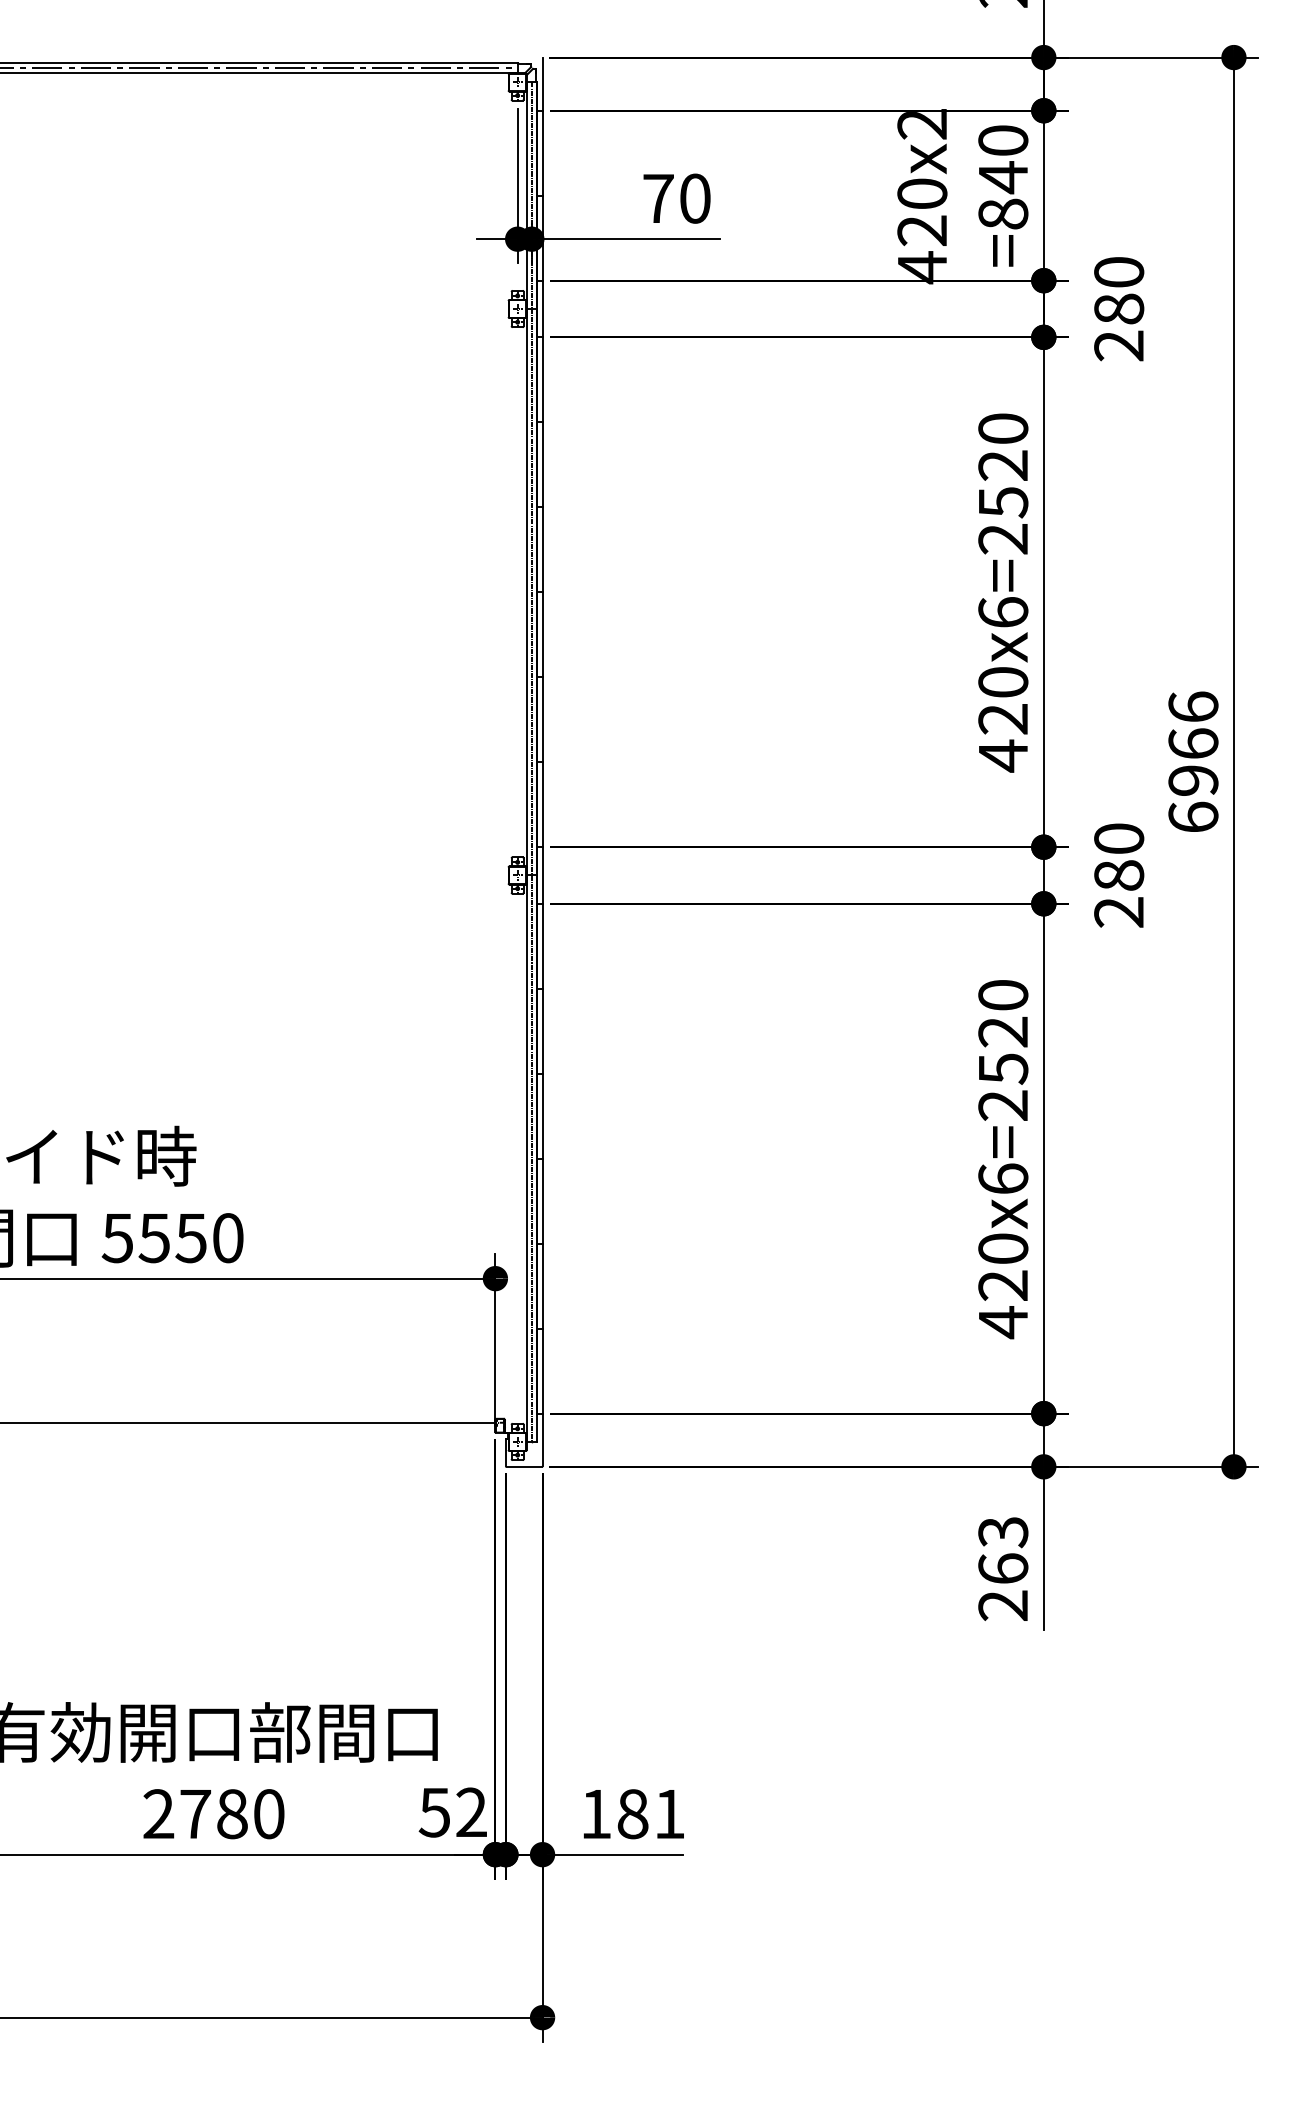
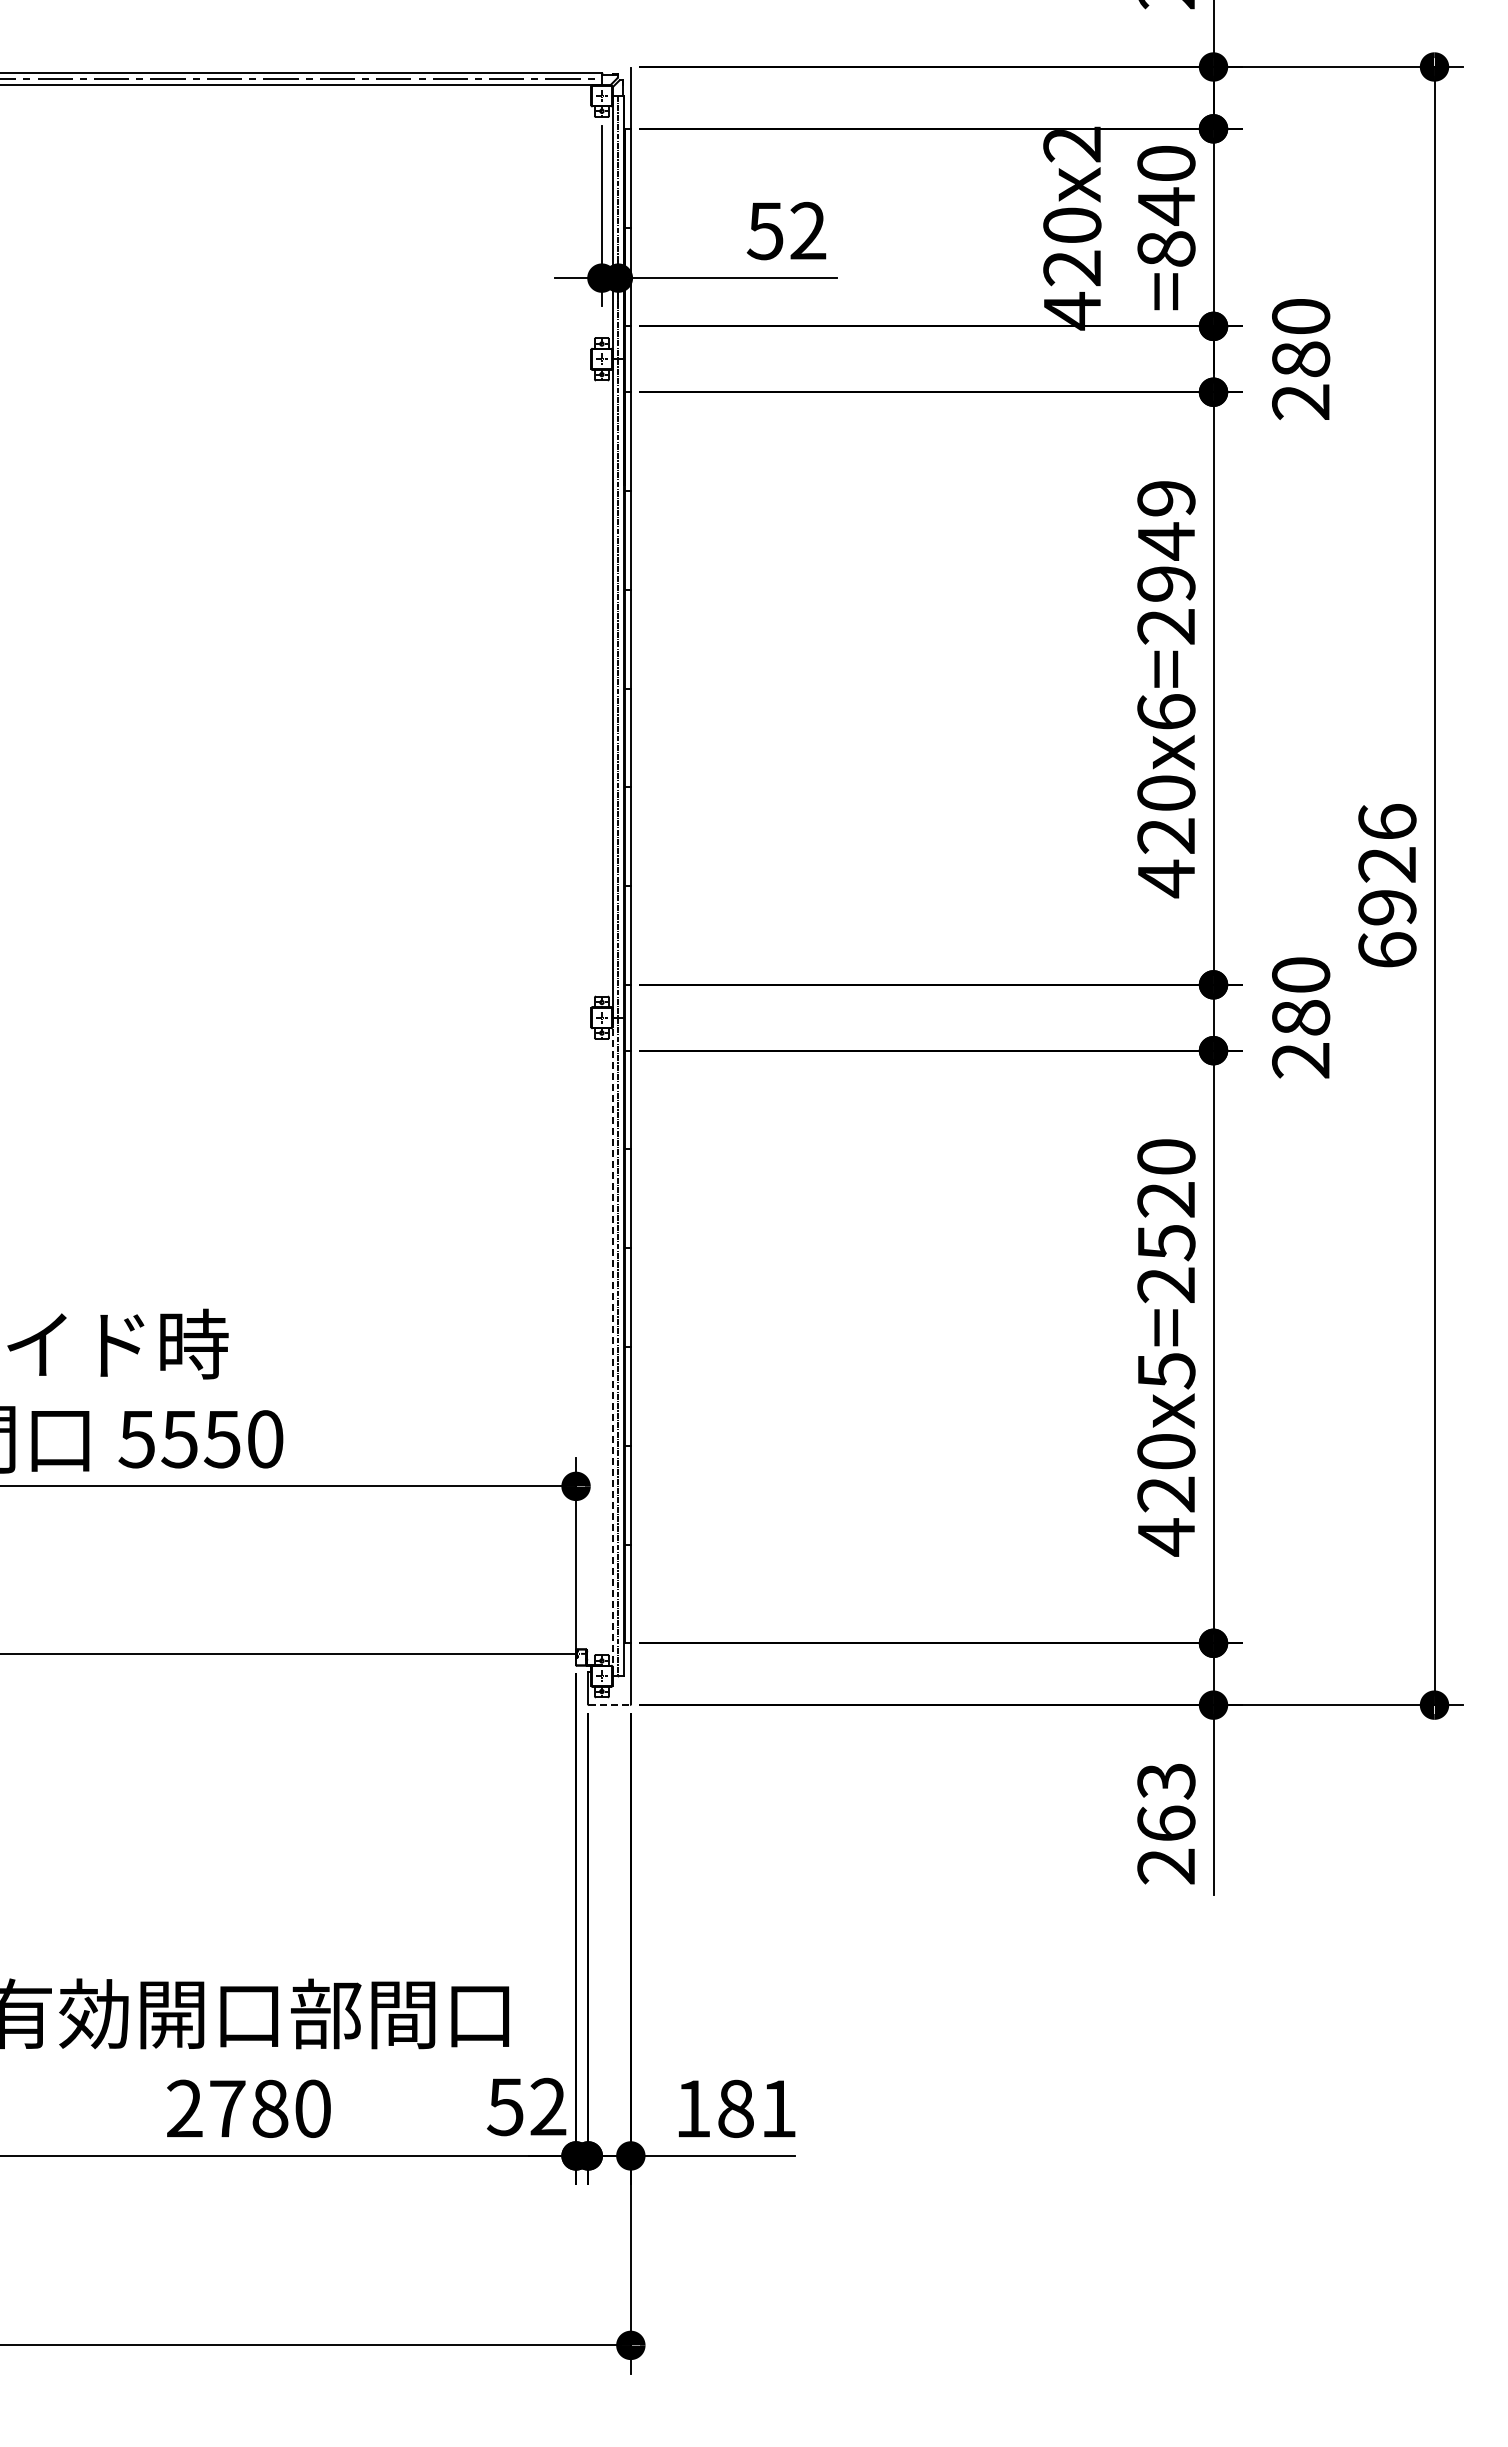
text: (676, 199) -> (786, 231), 70 -> 52
text: (1003, 465) -> (1166, 541), 420x6=2520 -> 420x6=2949
text: (1193, 743) -> (1387, 864), 6966 -> 6926
line: (526, 1159) -> (612, 1347), solid -> dashed
text: (1003, 1178) -> (1166, 1370), 420x6=2520 -> 420x5=2520
line: (524, 1467) -> (609, 1705), solid -> dashed

